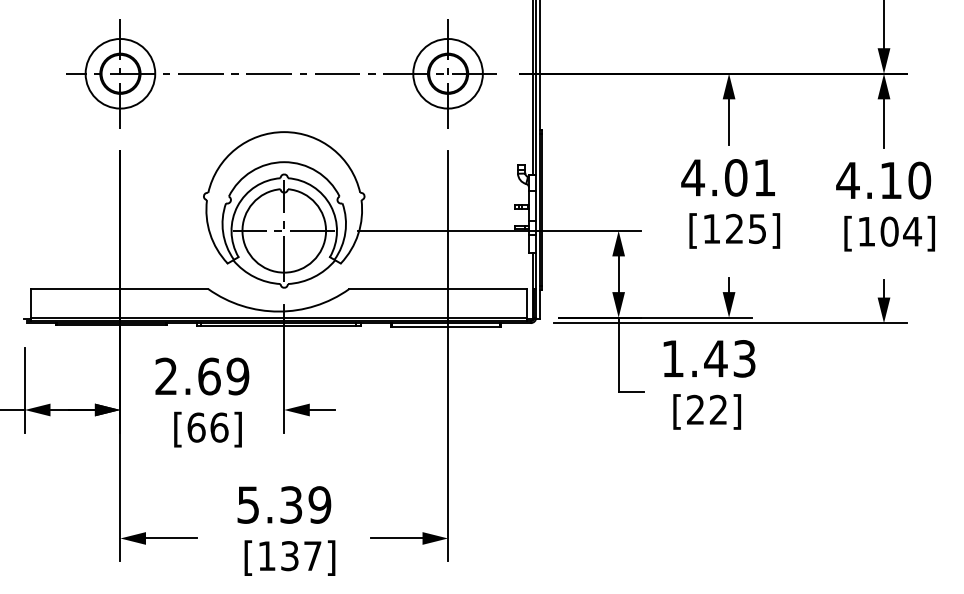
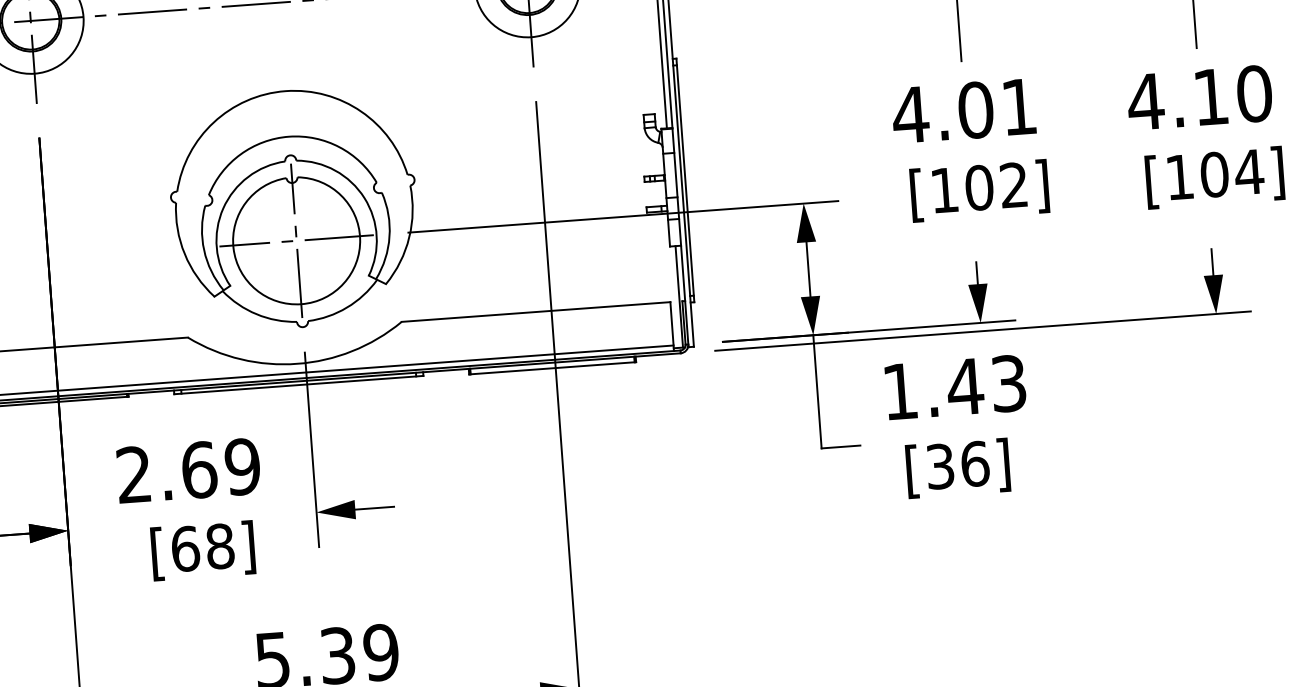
text: (745, 228) -> (995, 185), [125] -> [102]
text: (707, 409) -> (958, 464), [22] -> [36]
text: (219, 427) -> (220, 546), [66] -> [68]

